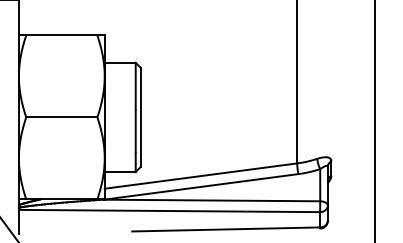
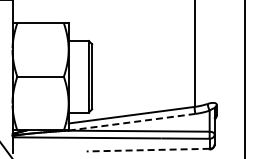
line: (202, 187) -> (132, 122), solid -> dashed
line: (225, 230) -> (147, 150), solid -> dashed

